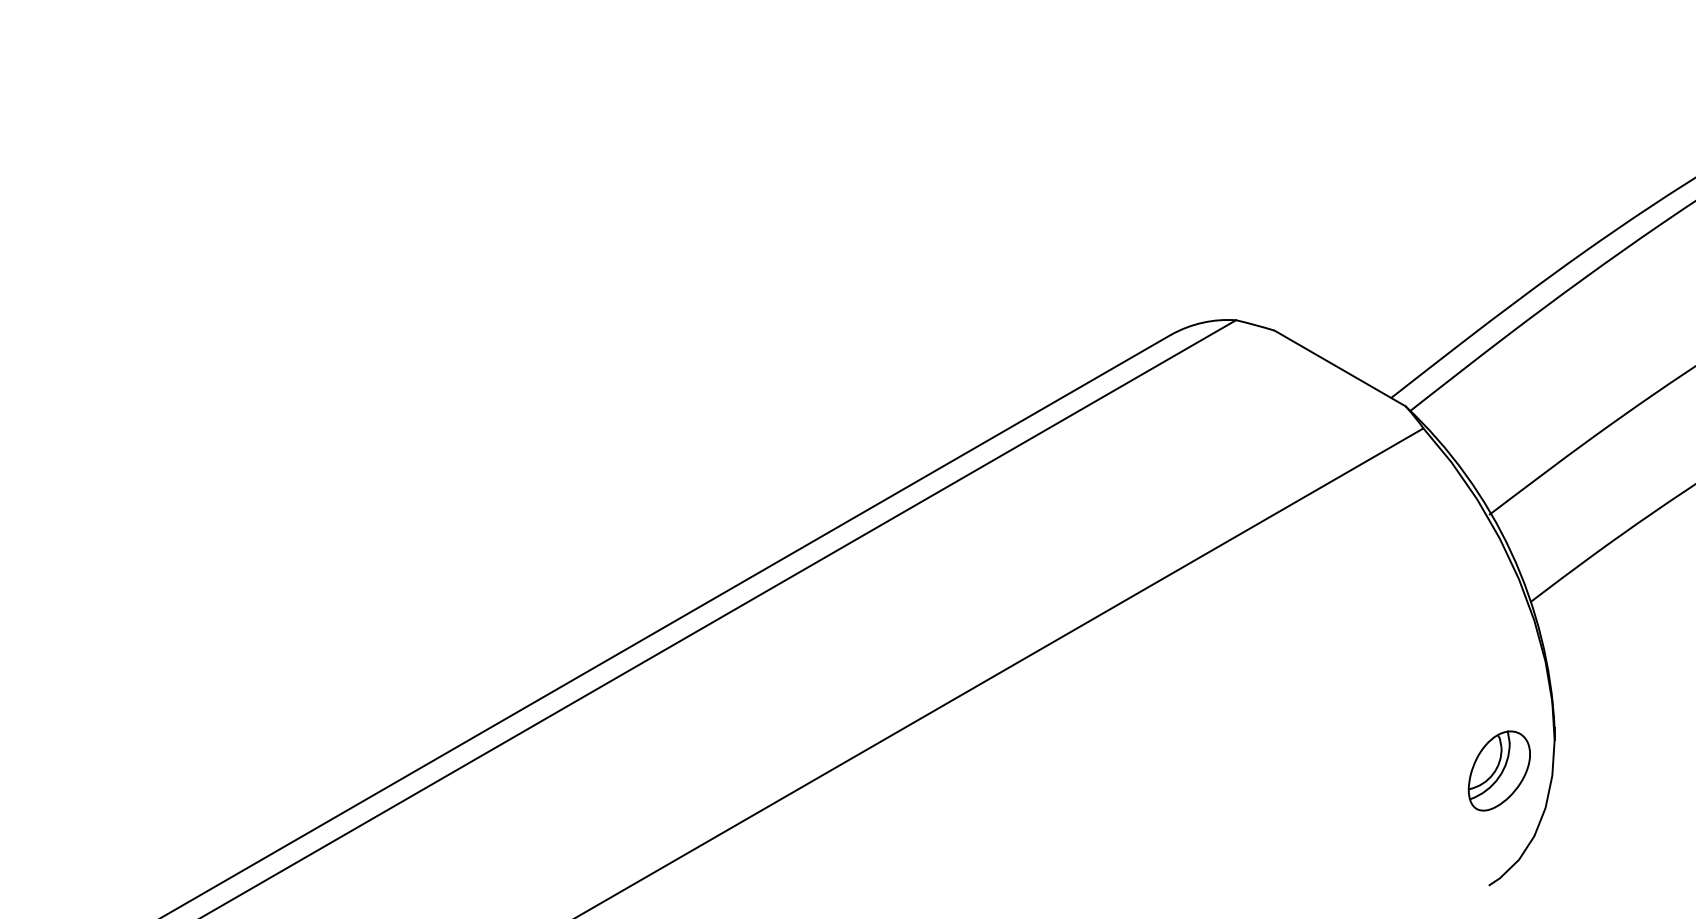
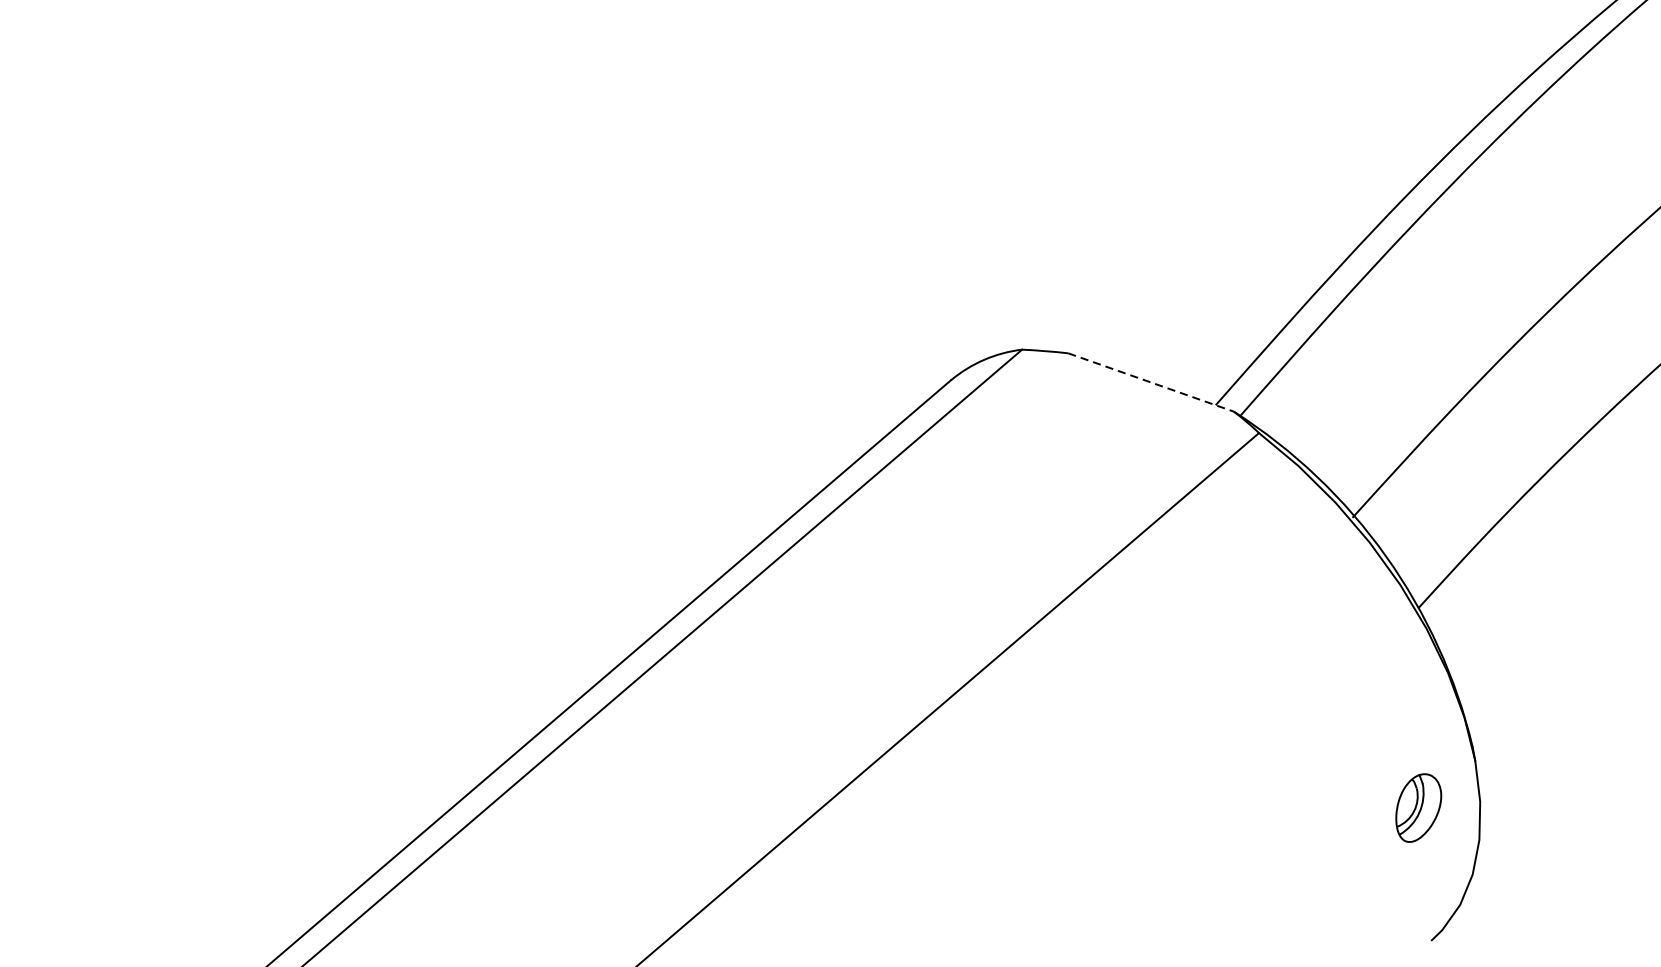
line: (1340, 368) -> (1151, 382), solid -> dashed
part: (1498, 770) -> (1417, 807), size x0.7

